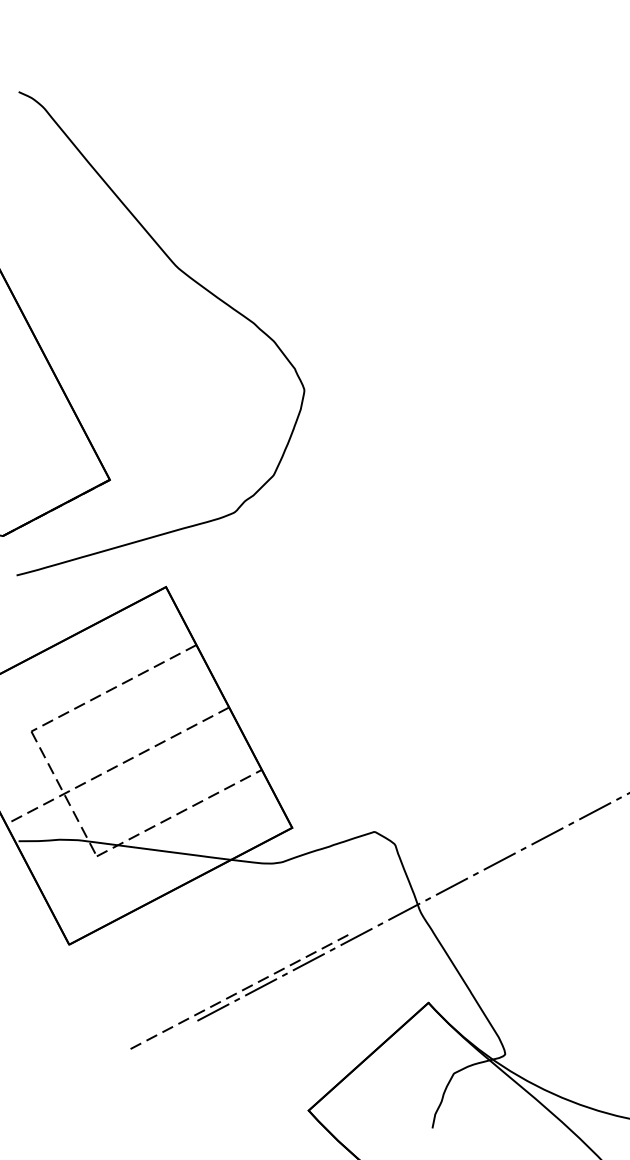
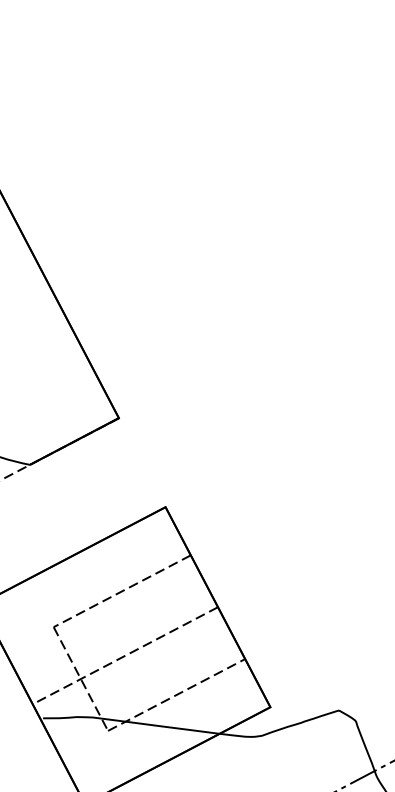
curve: (197, 284) -> (191, 255), removed

